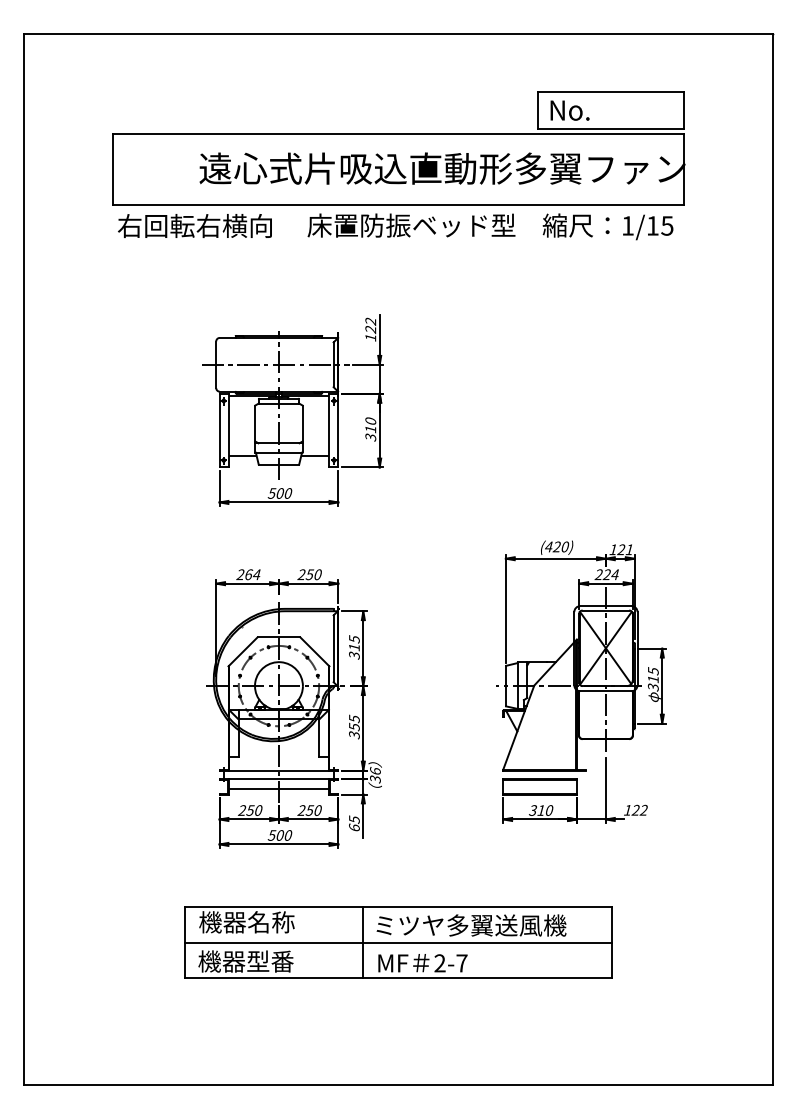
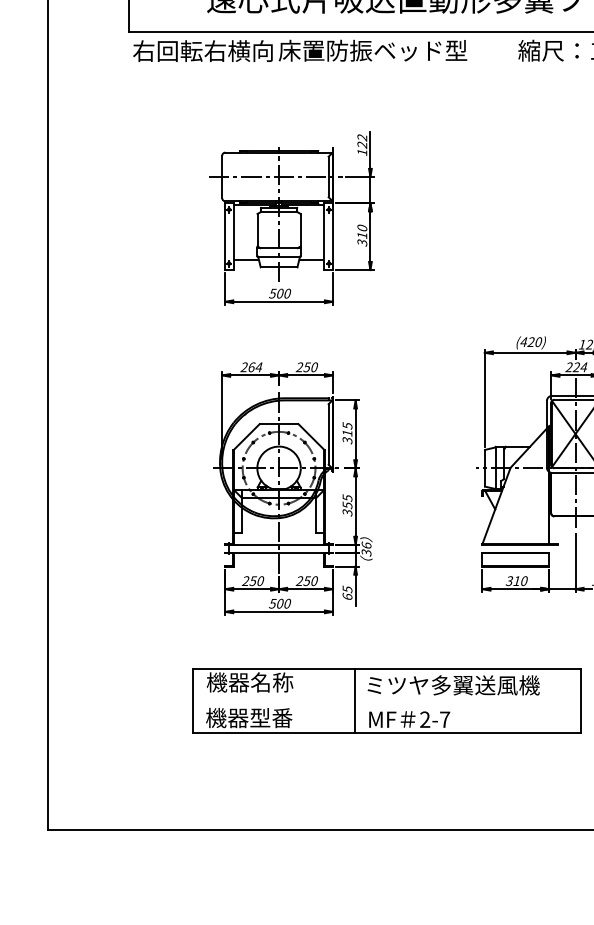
text: (411, 225) -> (372, 50), moved
line: (278, 788) -> (278, 561), removed
line: (398, 942) -> (387, 700), removed

